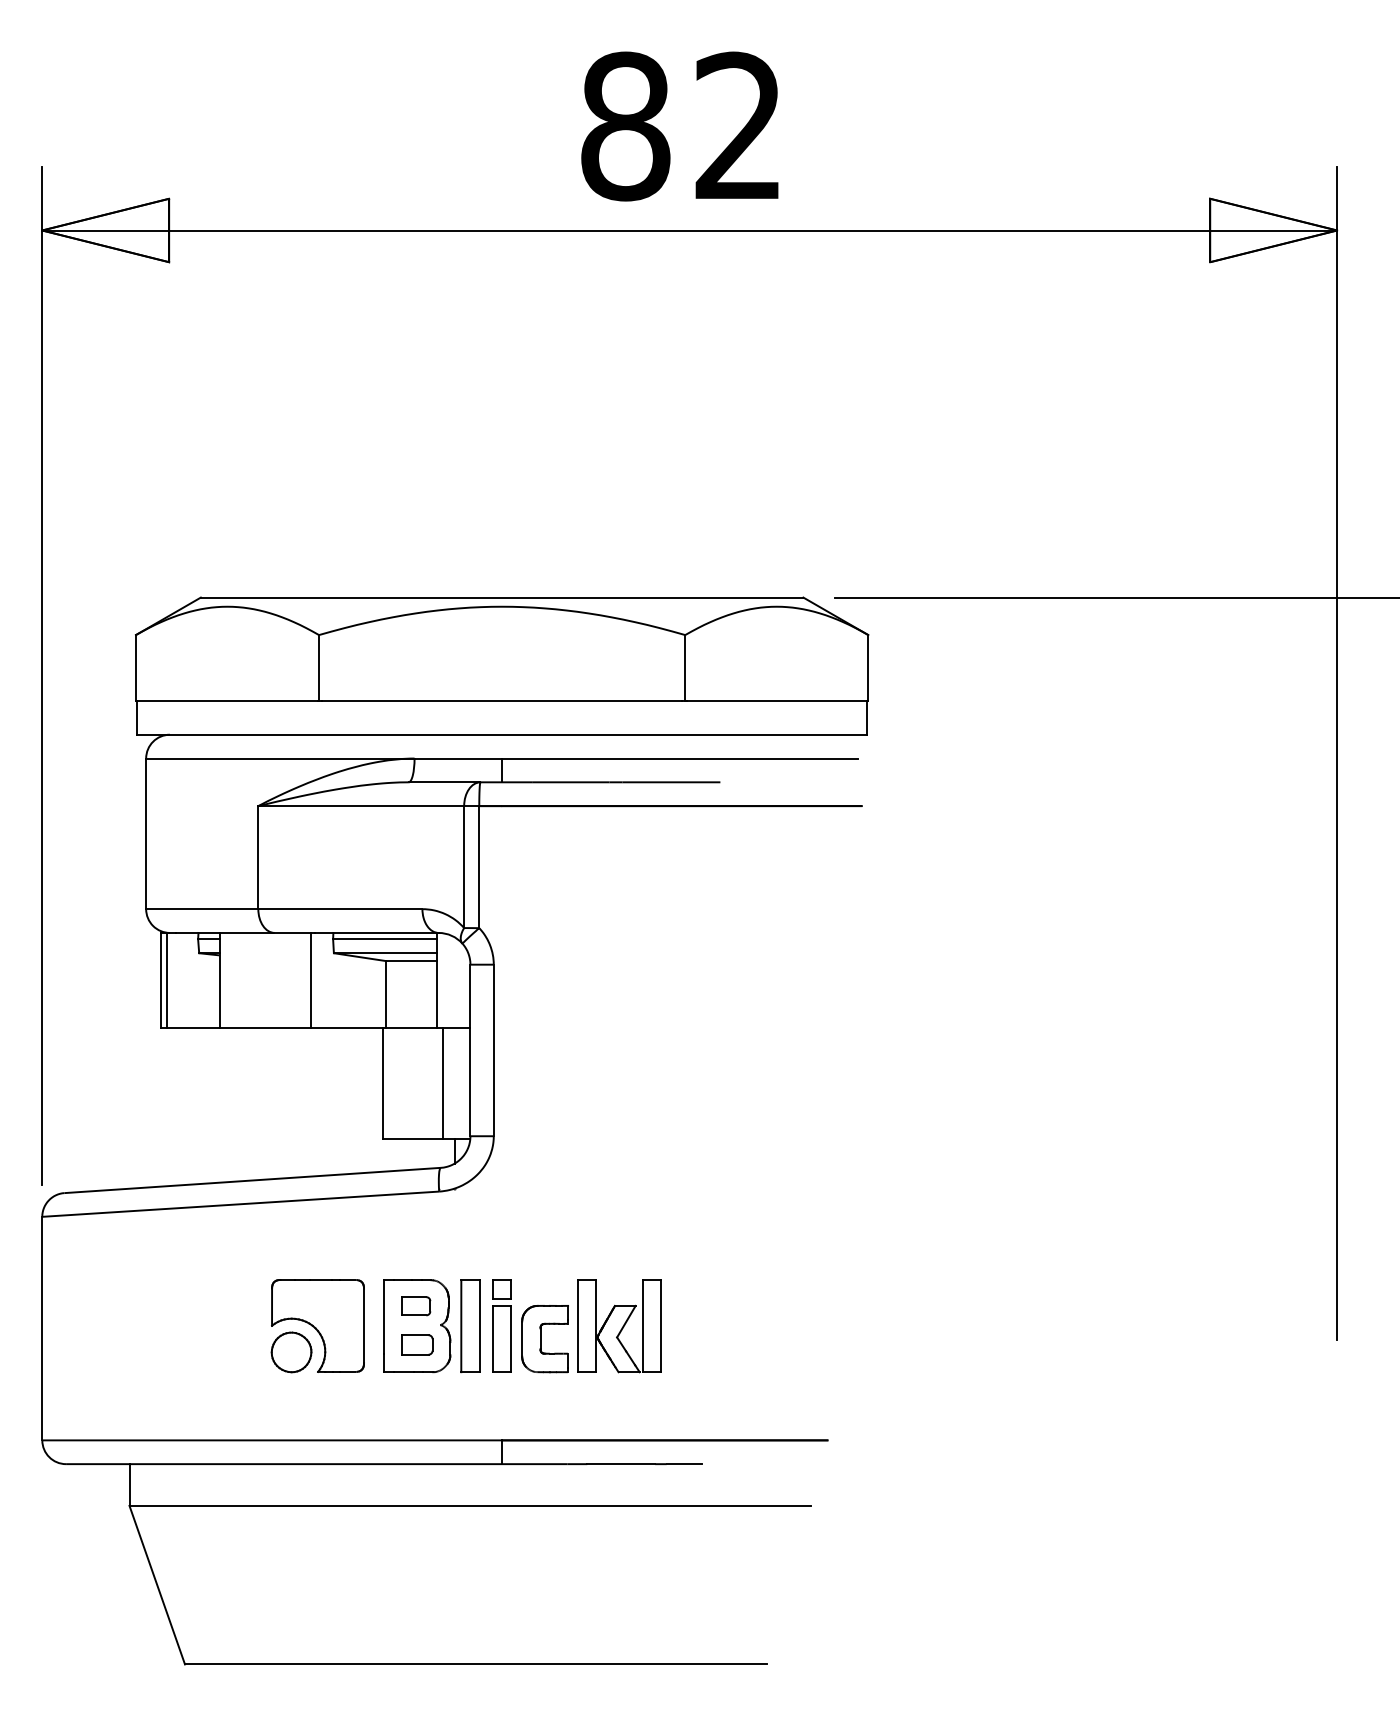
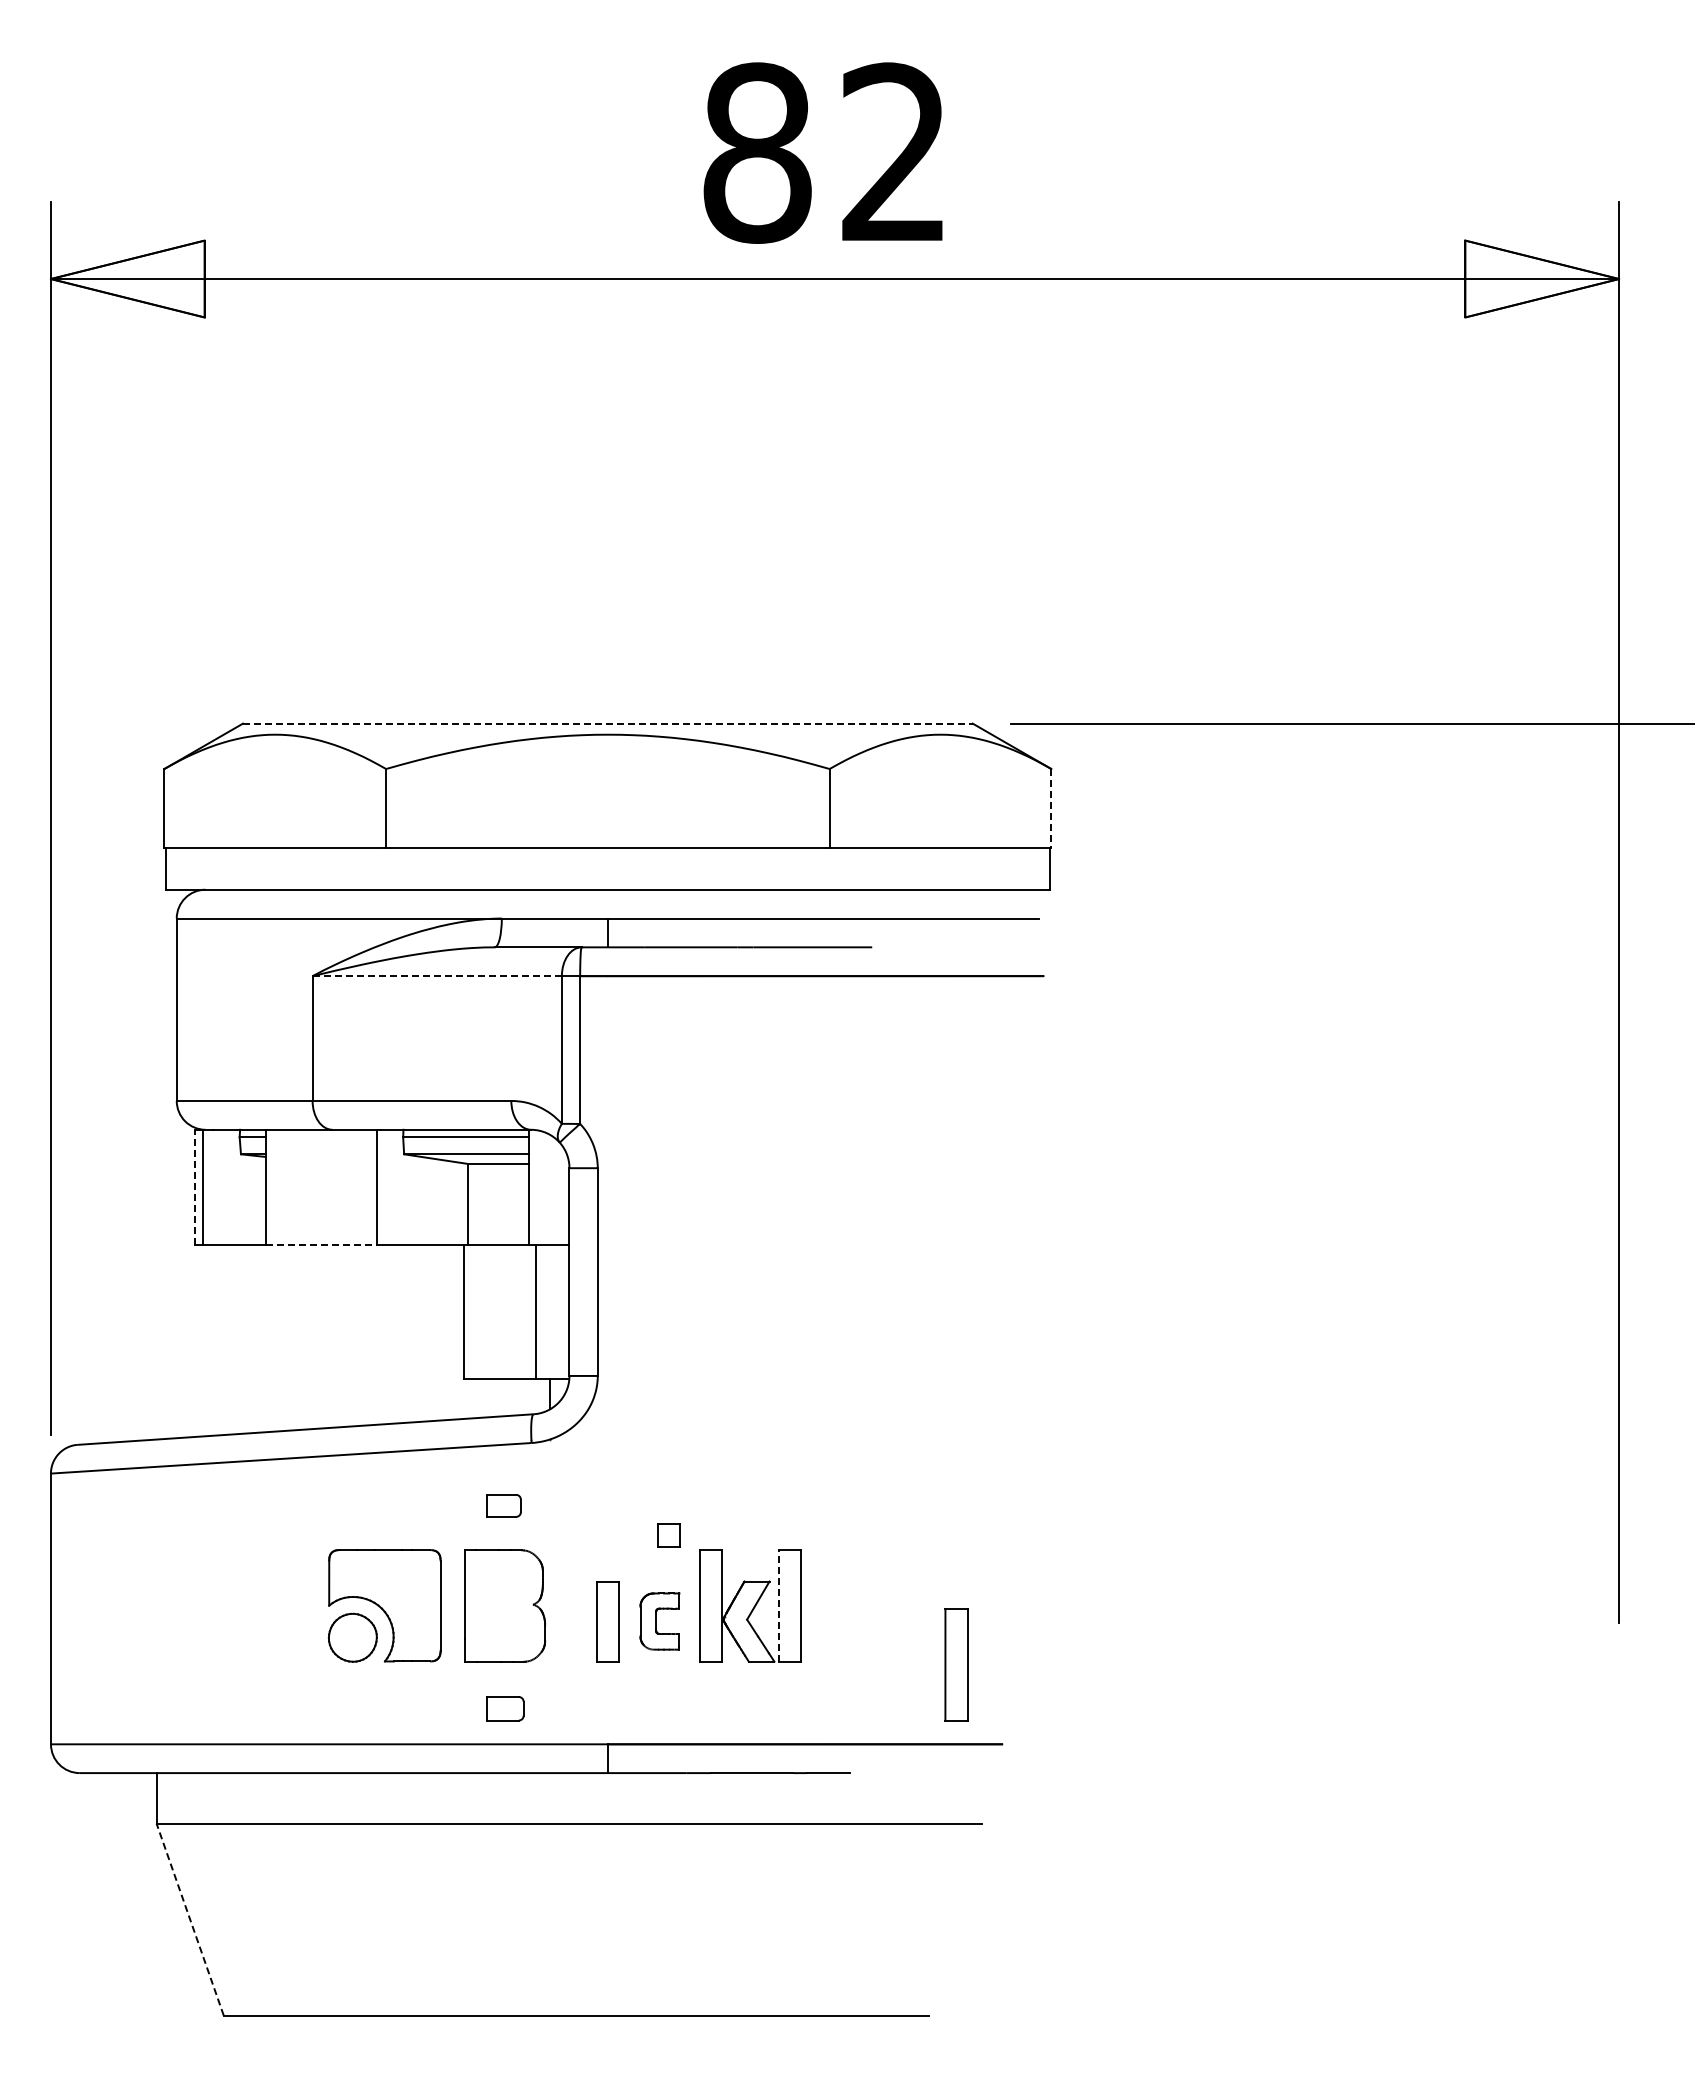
line: (501, 597) -> (607, 723), solid -> dashed
line: (868, 667) -> (1051, 808), solid -> dashed
line: (361, 806) -> (437, 976), solid -> dashed
line: (161, 980) -> (195, 1187), solid -> dashed
line: (265, 1028) -> (321, 1245), solid -> dashed
part: (501, 1289) -> (668, 1535), moved
part: (415, 1305) -> (503, 1505), moved
part: (470, 1325) -> (956, 1664), moved
line: (643, 1326) -> (778, 1606), solid -> dashed
part: (544, 1338) -> (659, 1621), size x0.7
part: (417, 1344) -> (505, 1708), moved
line: (157, 1585) -> (190, 1919), solid -> dashed

